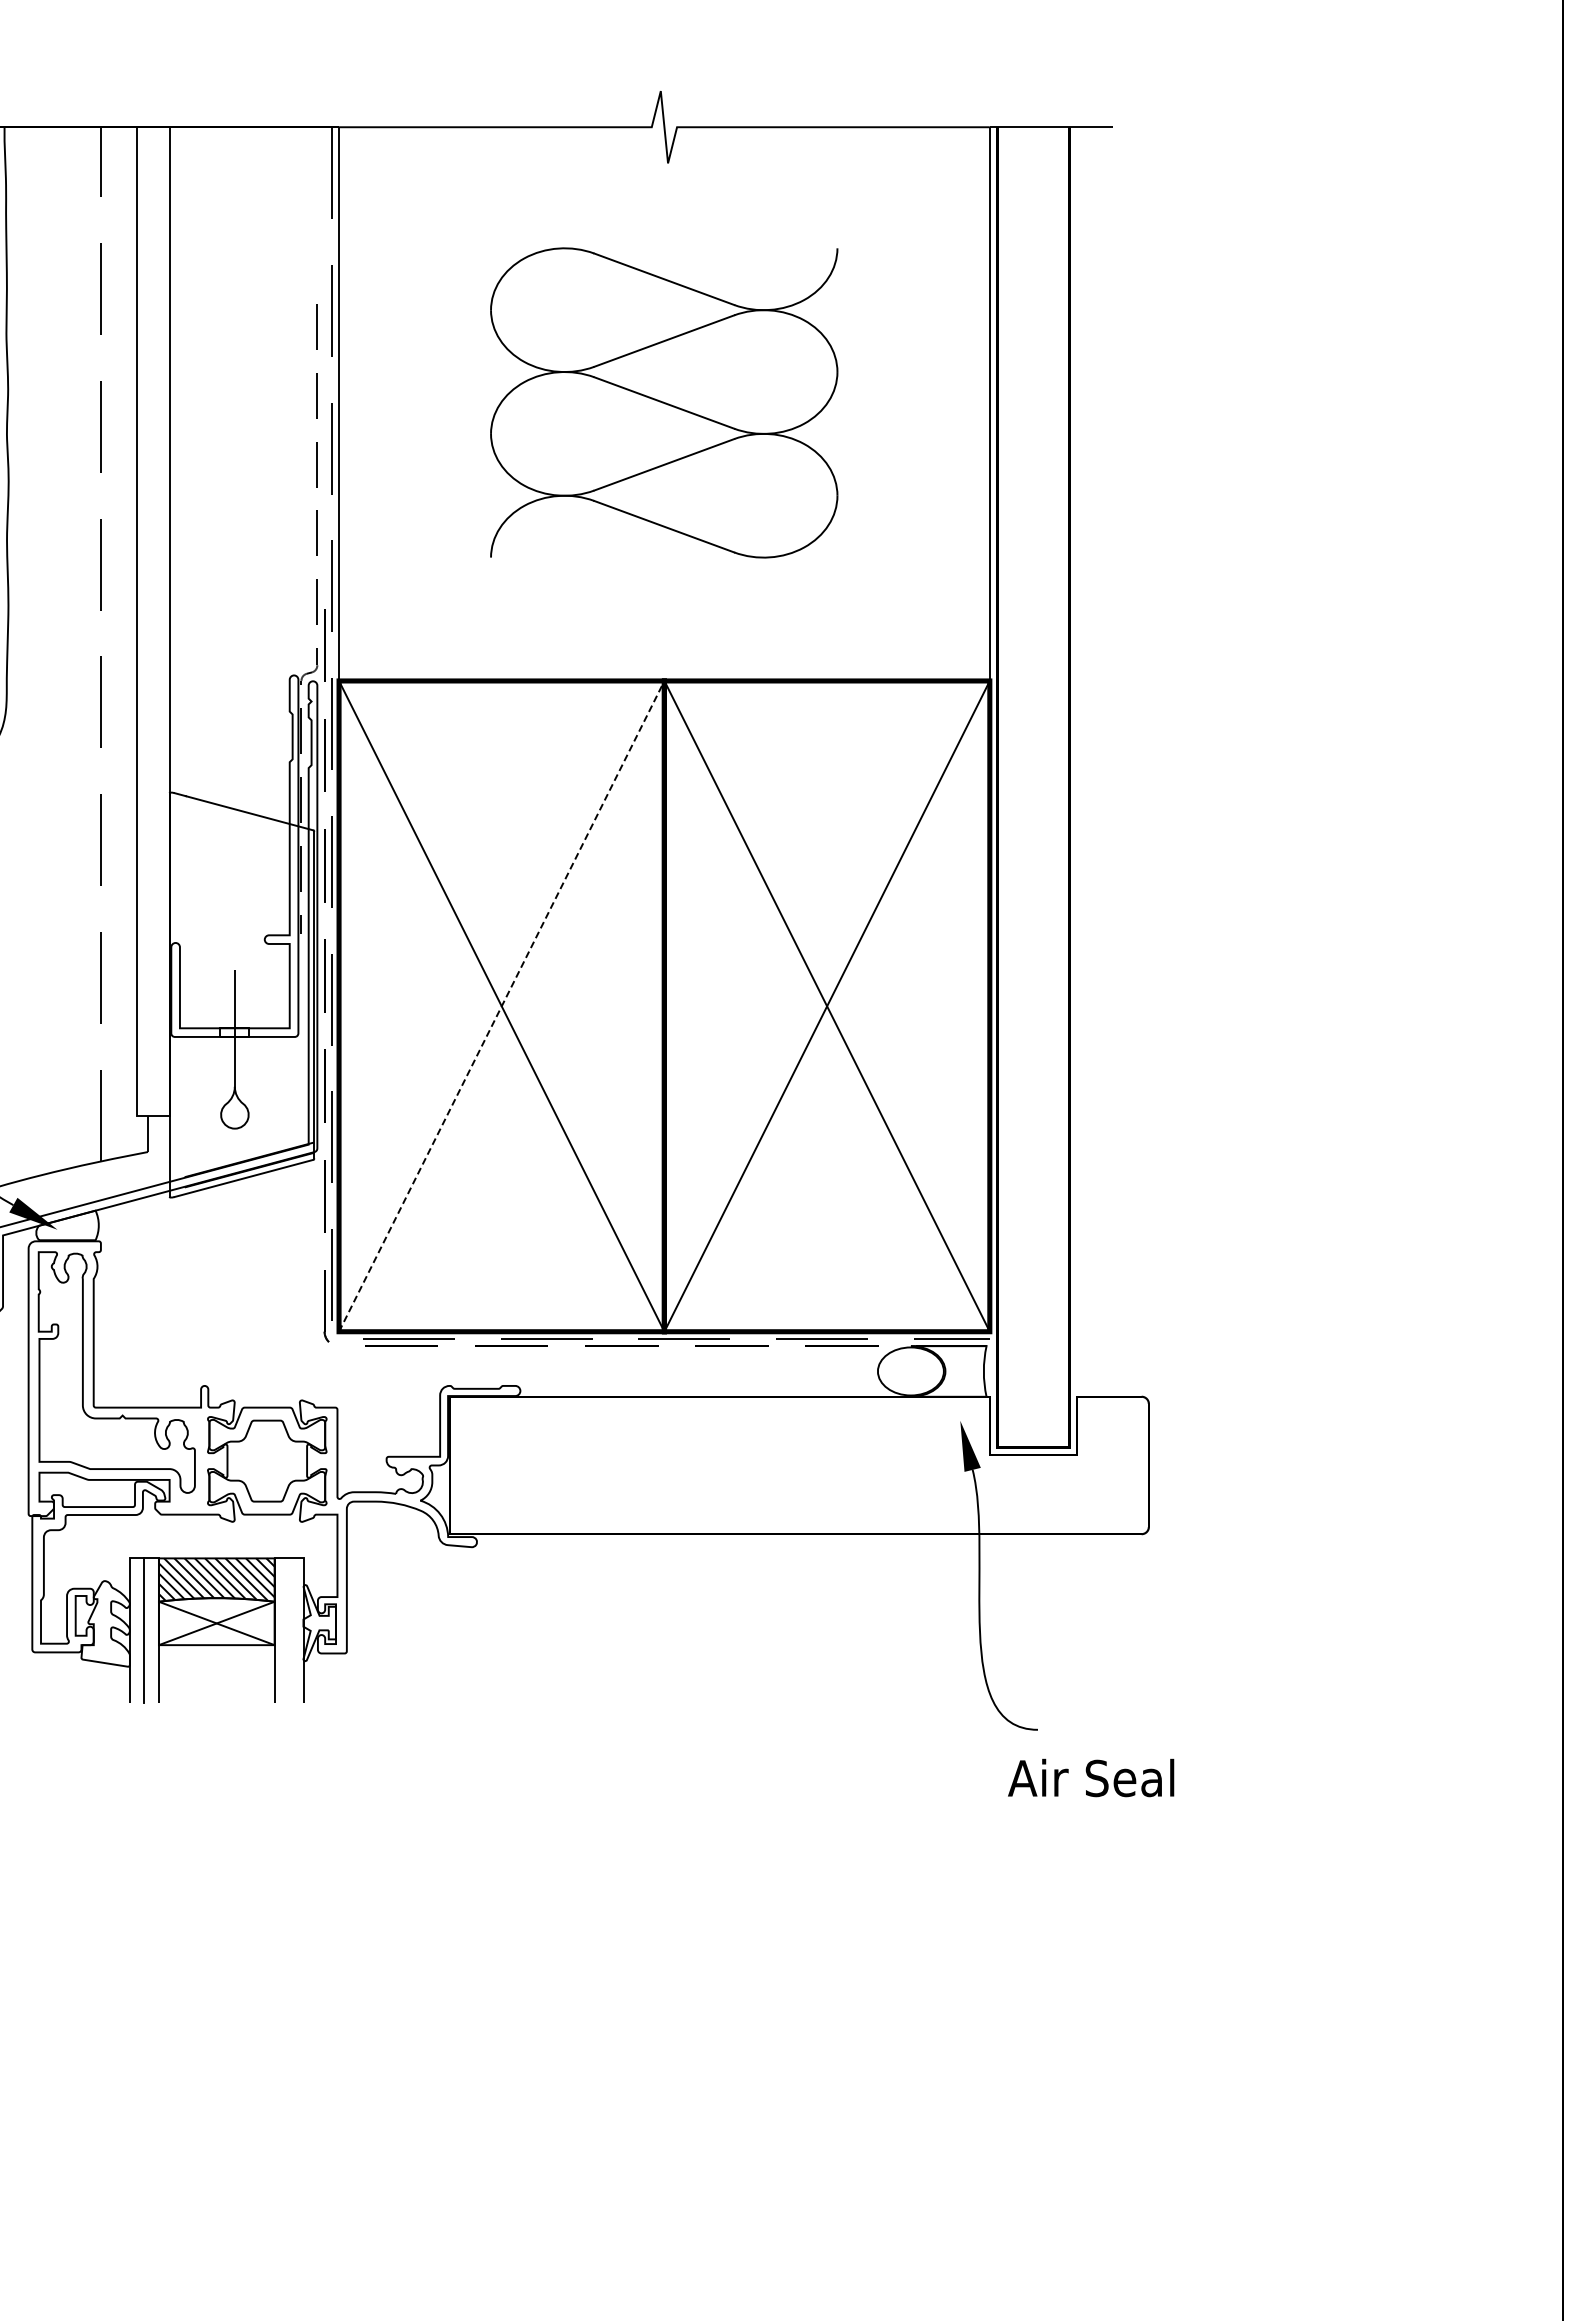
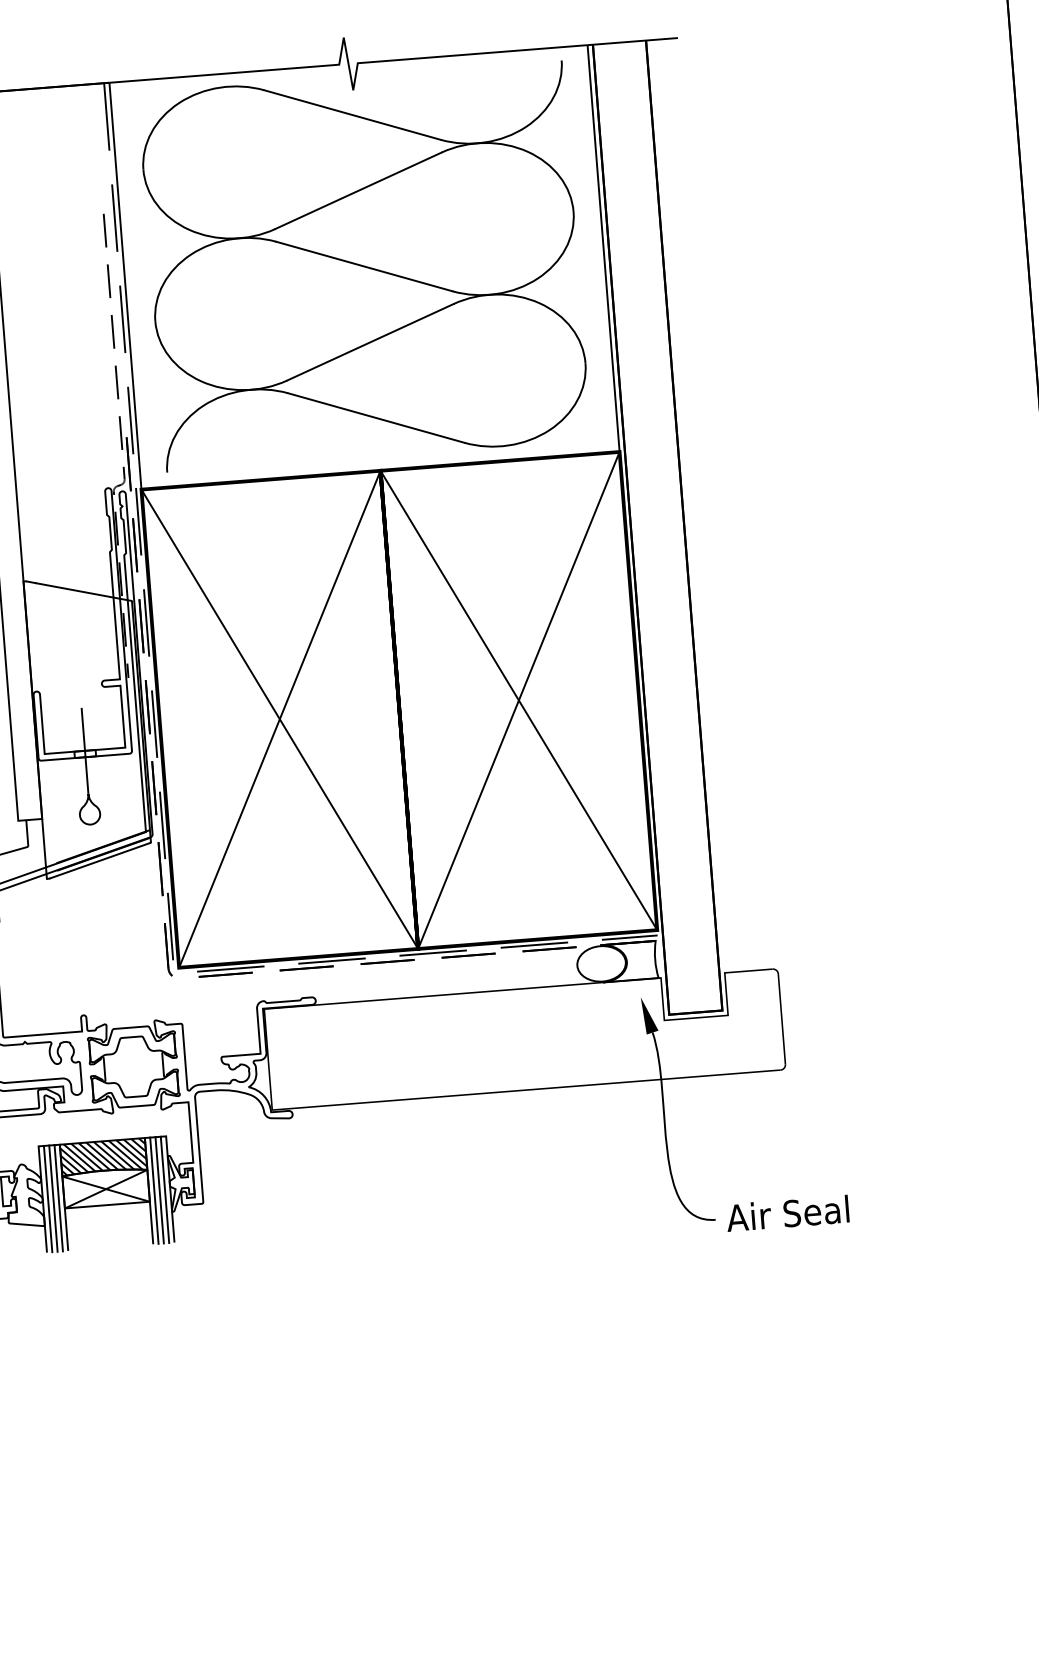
part: (663, 402) -> (363, 266), size x1.67
line: (501, 1006) -> (279, 719), dashed -> solid
line: (137, 1630) -> (48, 1198), added
line: (151, 1630) -> (58, 1198), added
line: (281, 1630) -> (154, 1190), added
line: (289, 1630) -> (159, 1190), added
line: (296, 1630) -> (165, 1189), added
text: (1091, 1777) -> (787, 1213), moved

